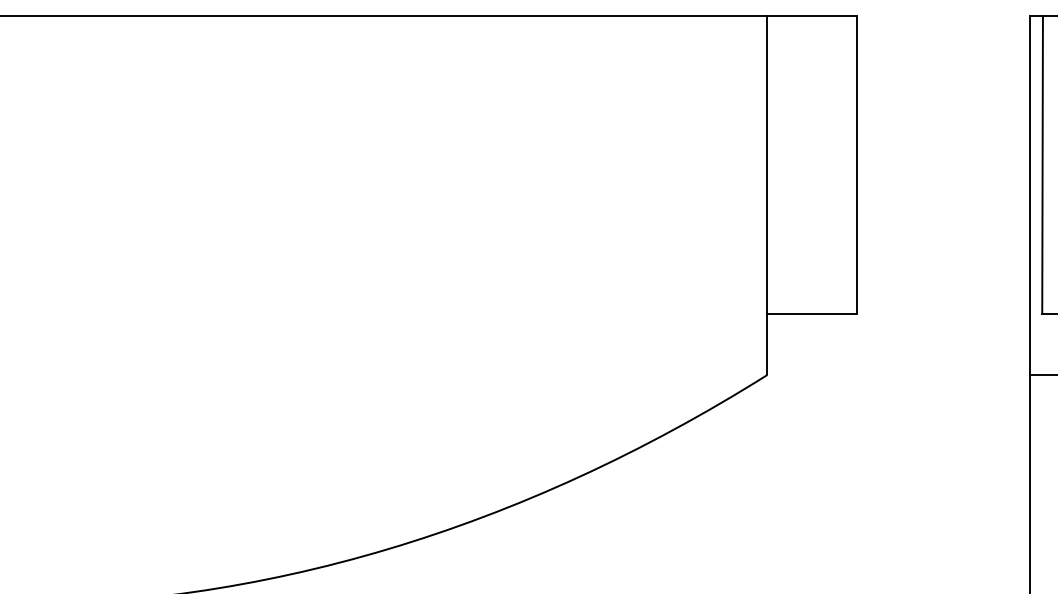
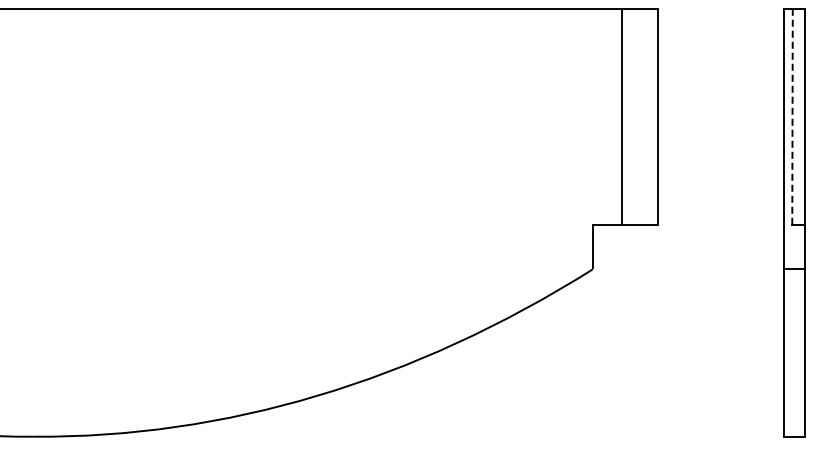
line: (767, 164) -> (621, 116), moved
line: (1042, 164) -> (792, 116), solid -> dashed

